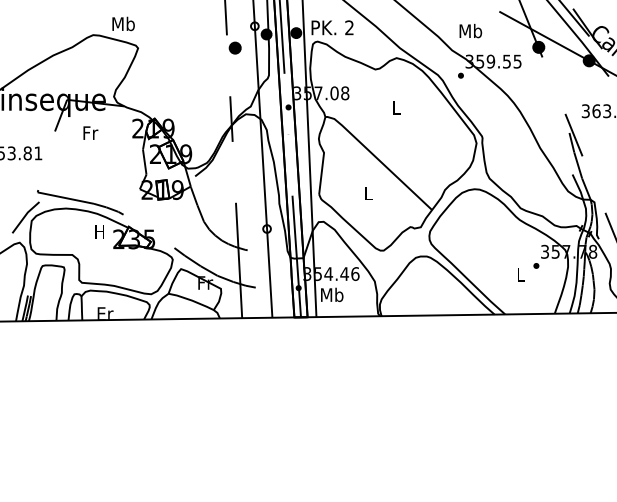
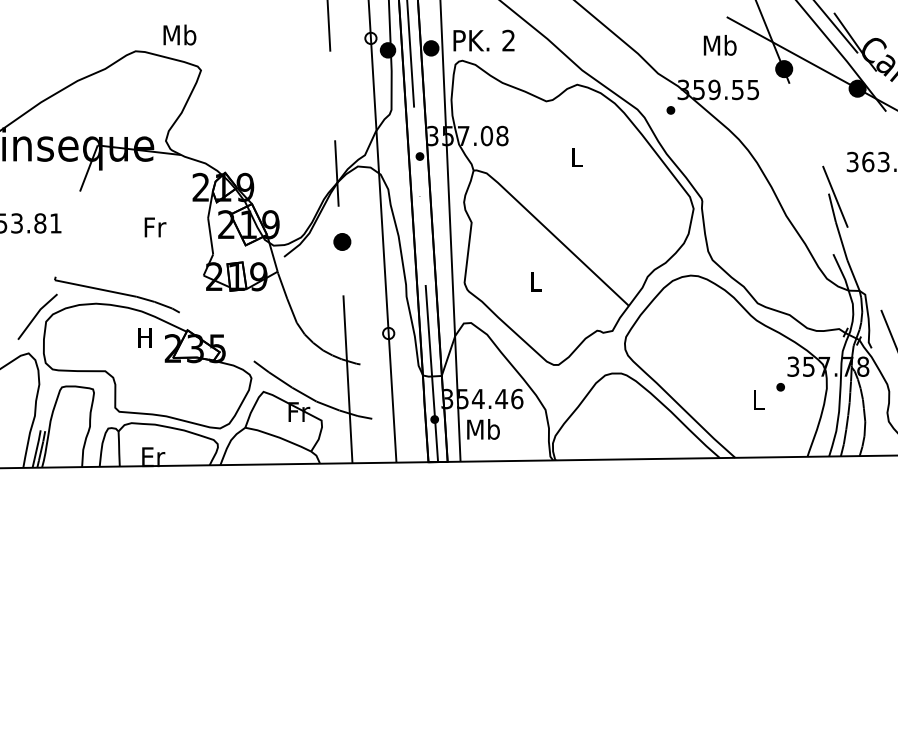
text: (470, 30) -> (719, 44), moved
part: (234, 47) -> (341, 241), moved
text: (90, 132) -> (154, 226), moved

